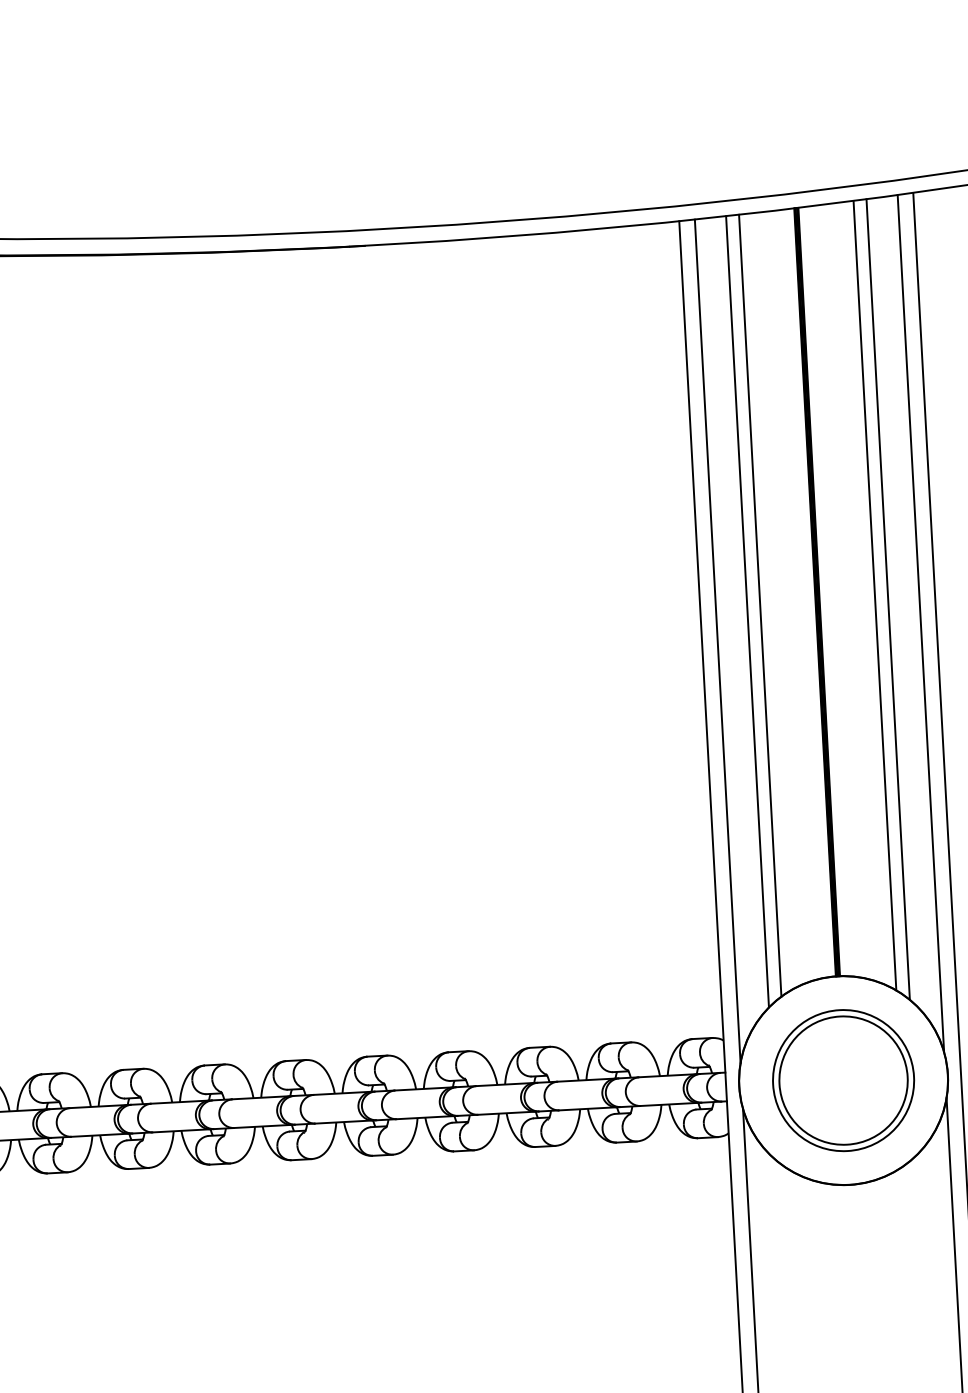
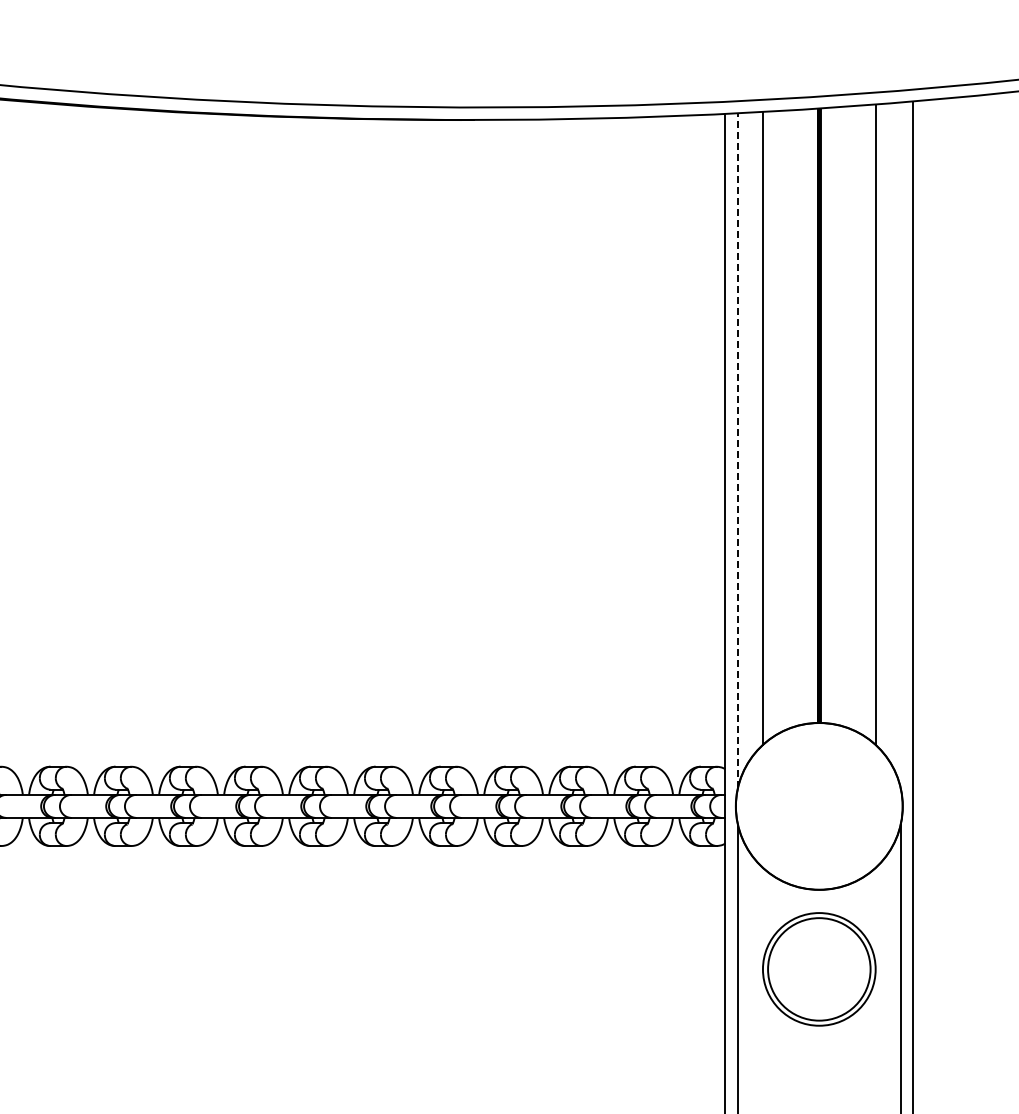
line: (875, 594) -> (865, 420), removed
line: (760, 604) -> (773, 423), removed
line: (920, 622) -> (900, 444), removed
line: (717, 641) -> (737, 450), solid -> dashed
part: (843, 1080) -> (819, 969), moved

